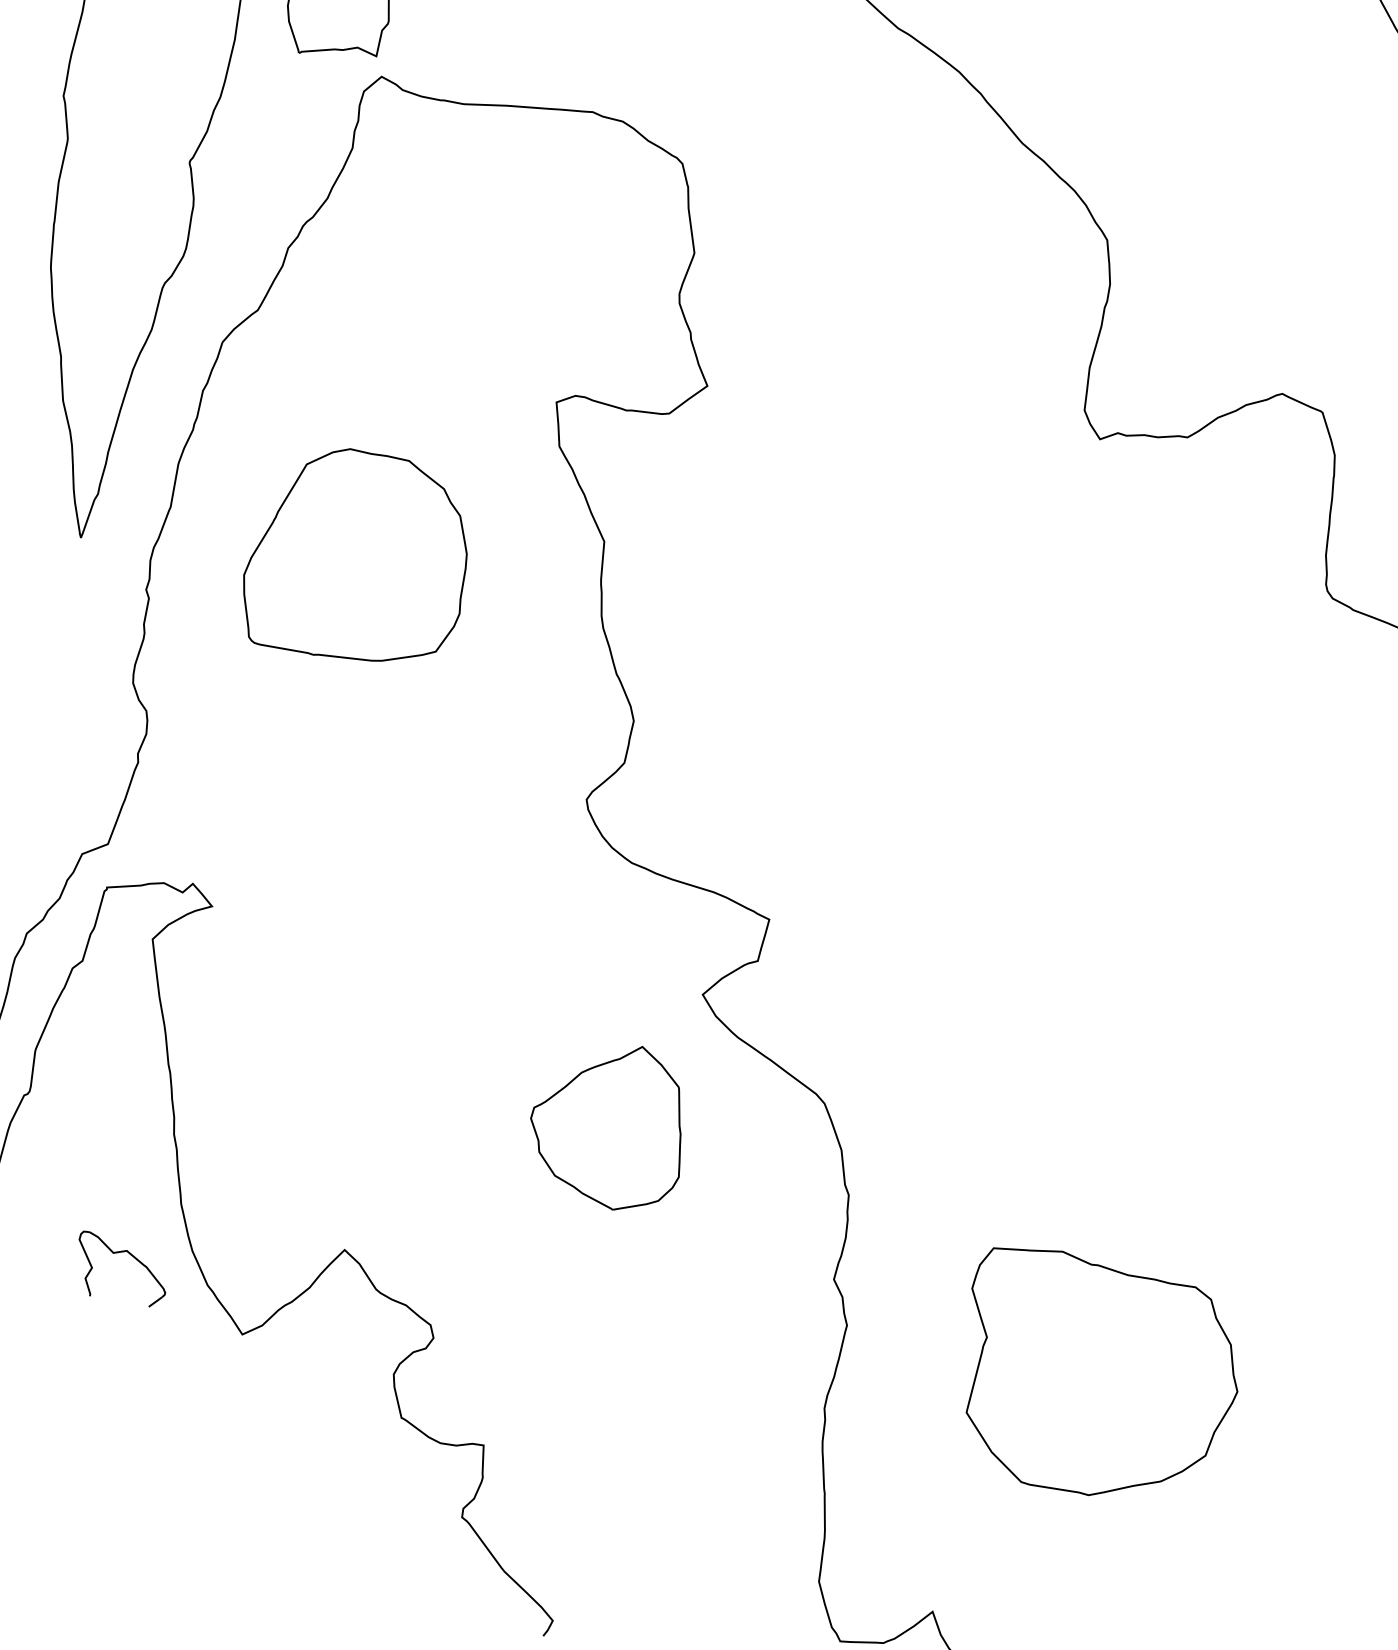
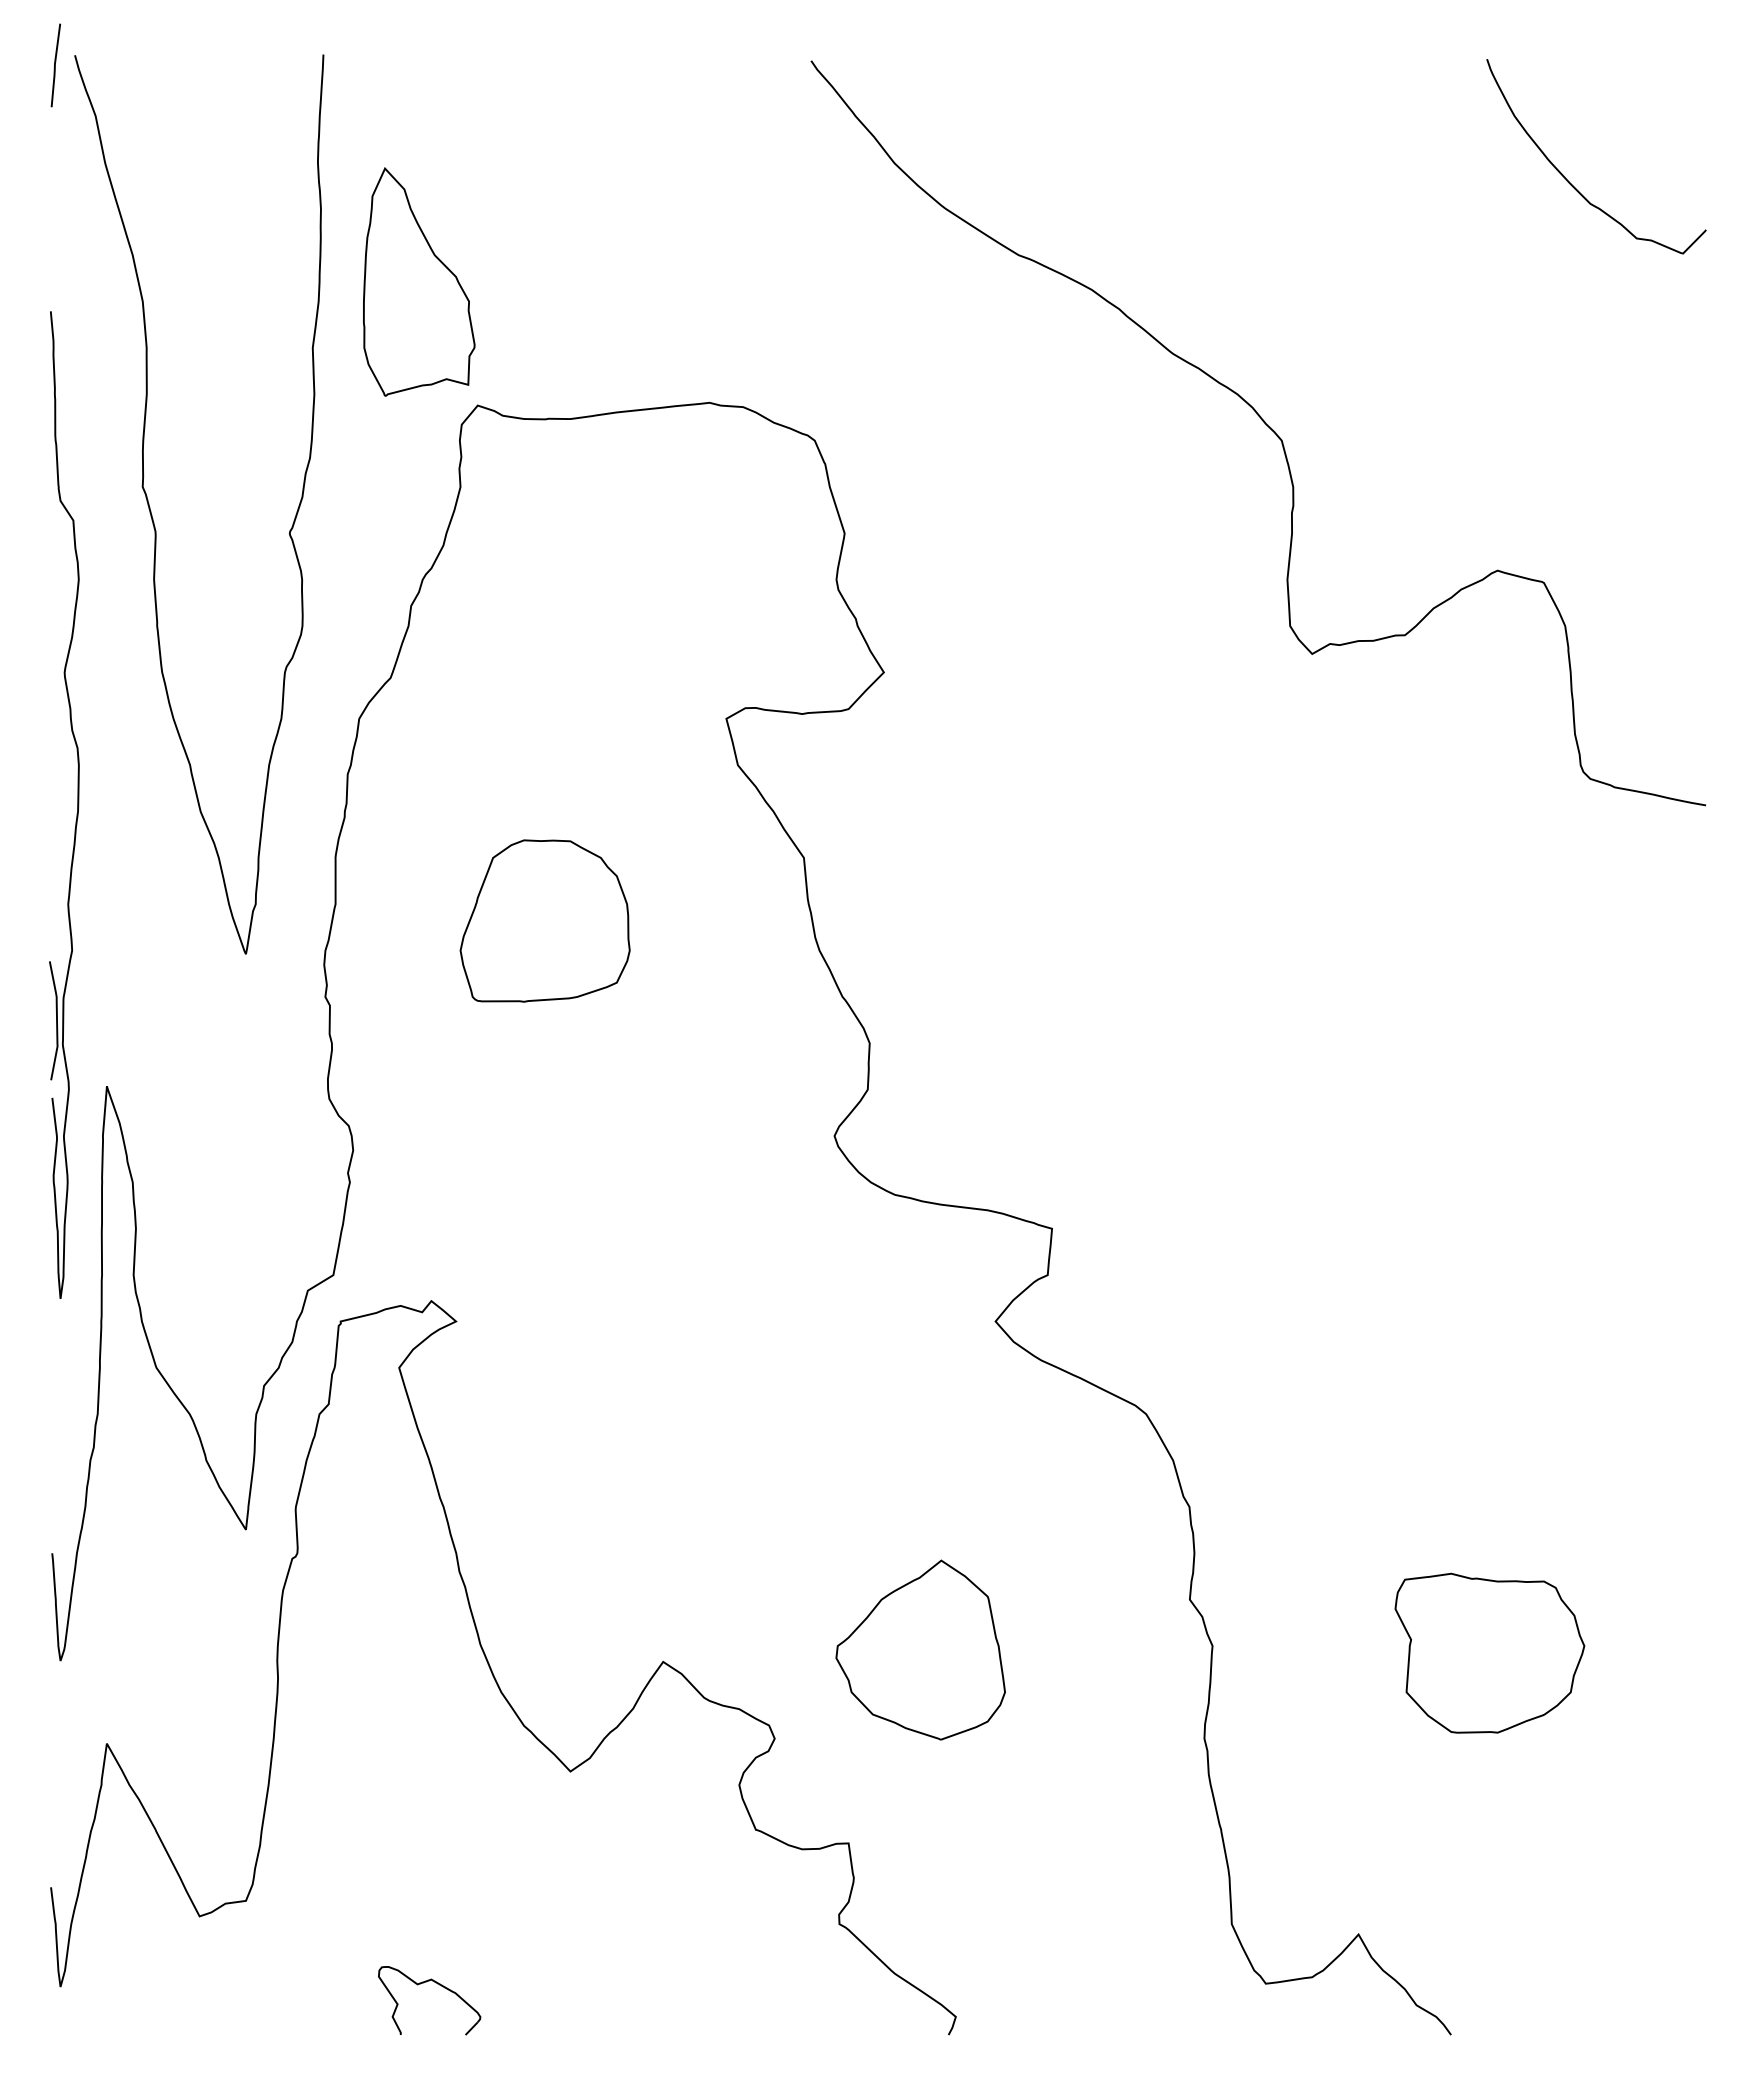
part: (358, 556) -> (544, 920), size x0.71
part: (608, 1124) -> (920, 1649), moved
part: (131, 1256) -> (437, 1984), moved
part: (1097, 1376) -> (1489, 1652), size x0.62

